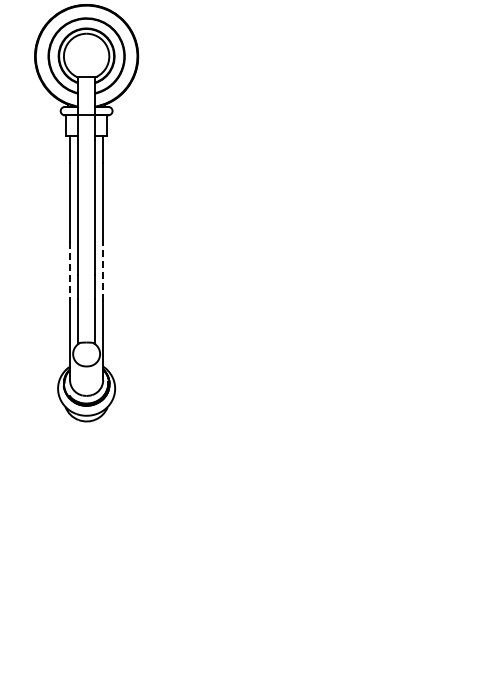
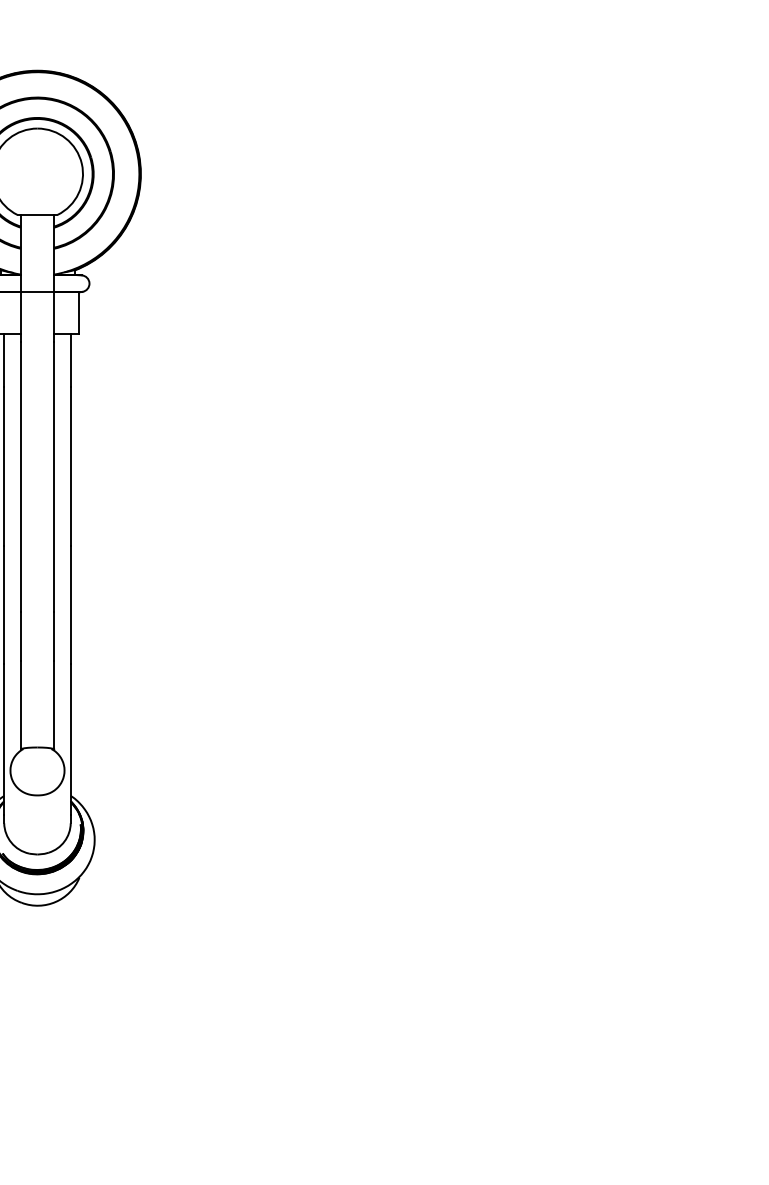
line: (103, 270) -> (71, 603), dashed -> solid
line: (70, 271) -> (5, 605), dashed -> solid

